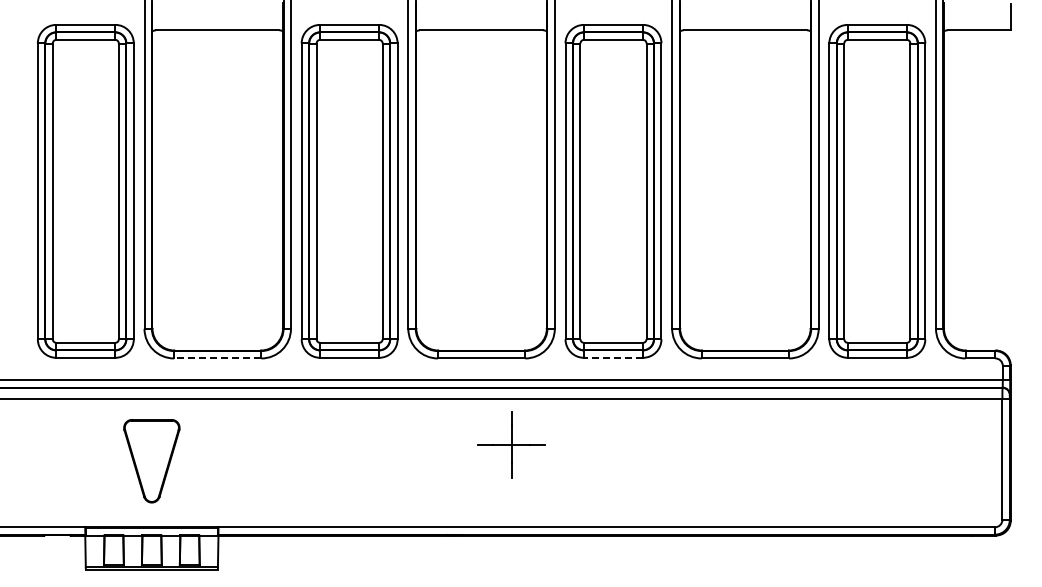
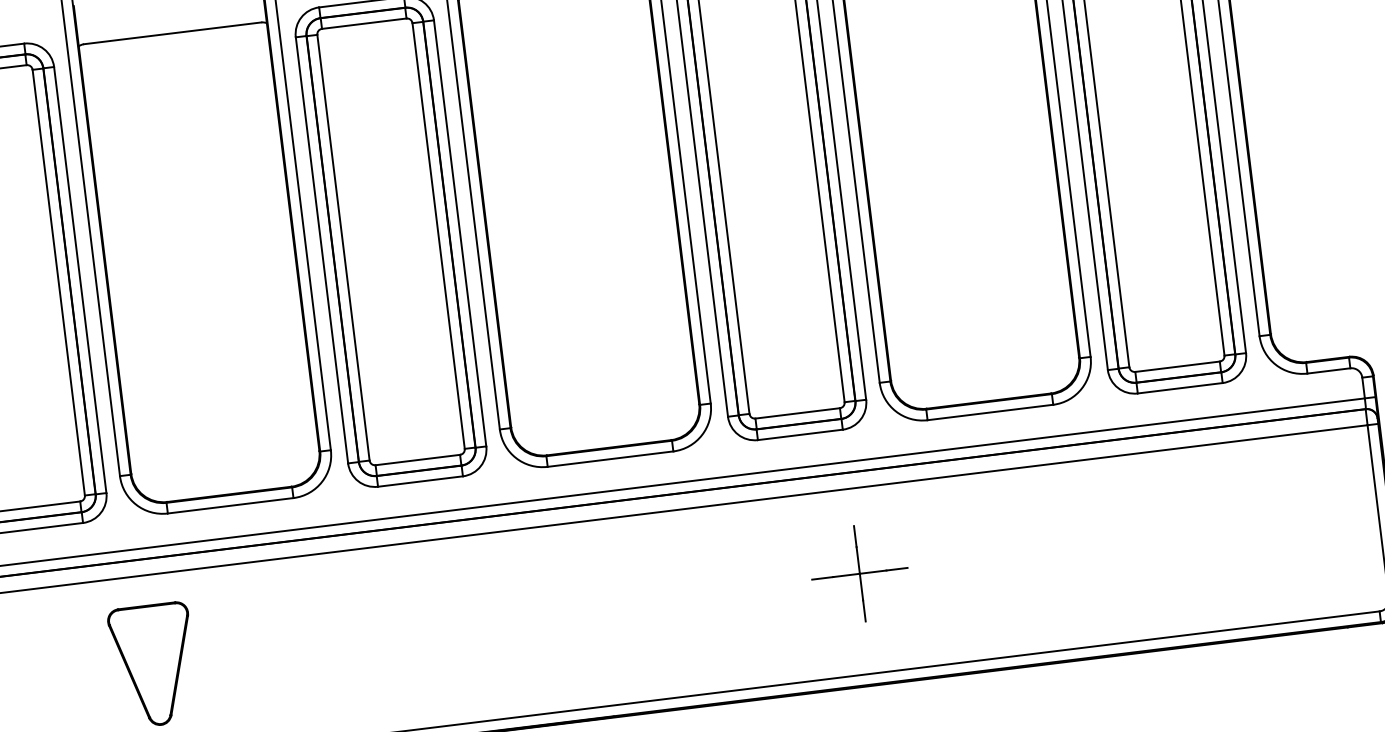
line: (613, 357) -> (800, 434), dashed -> solid
line: (217, 358) -> (230, 505), dashed -> solid
part: (511, 444) -> (859, 573), moved

